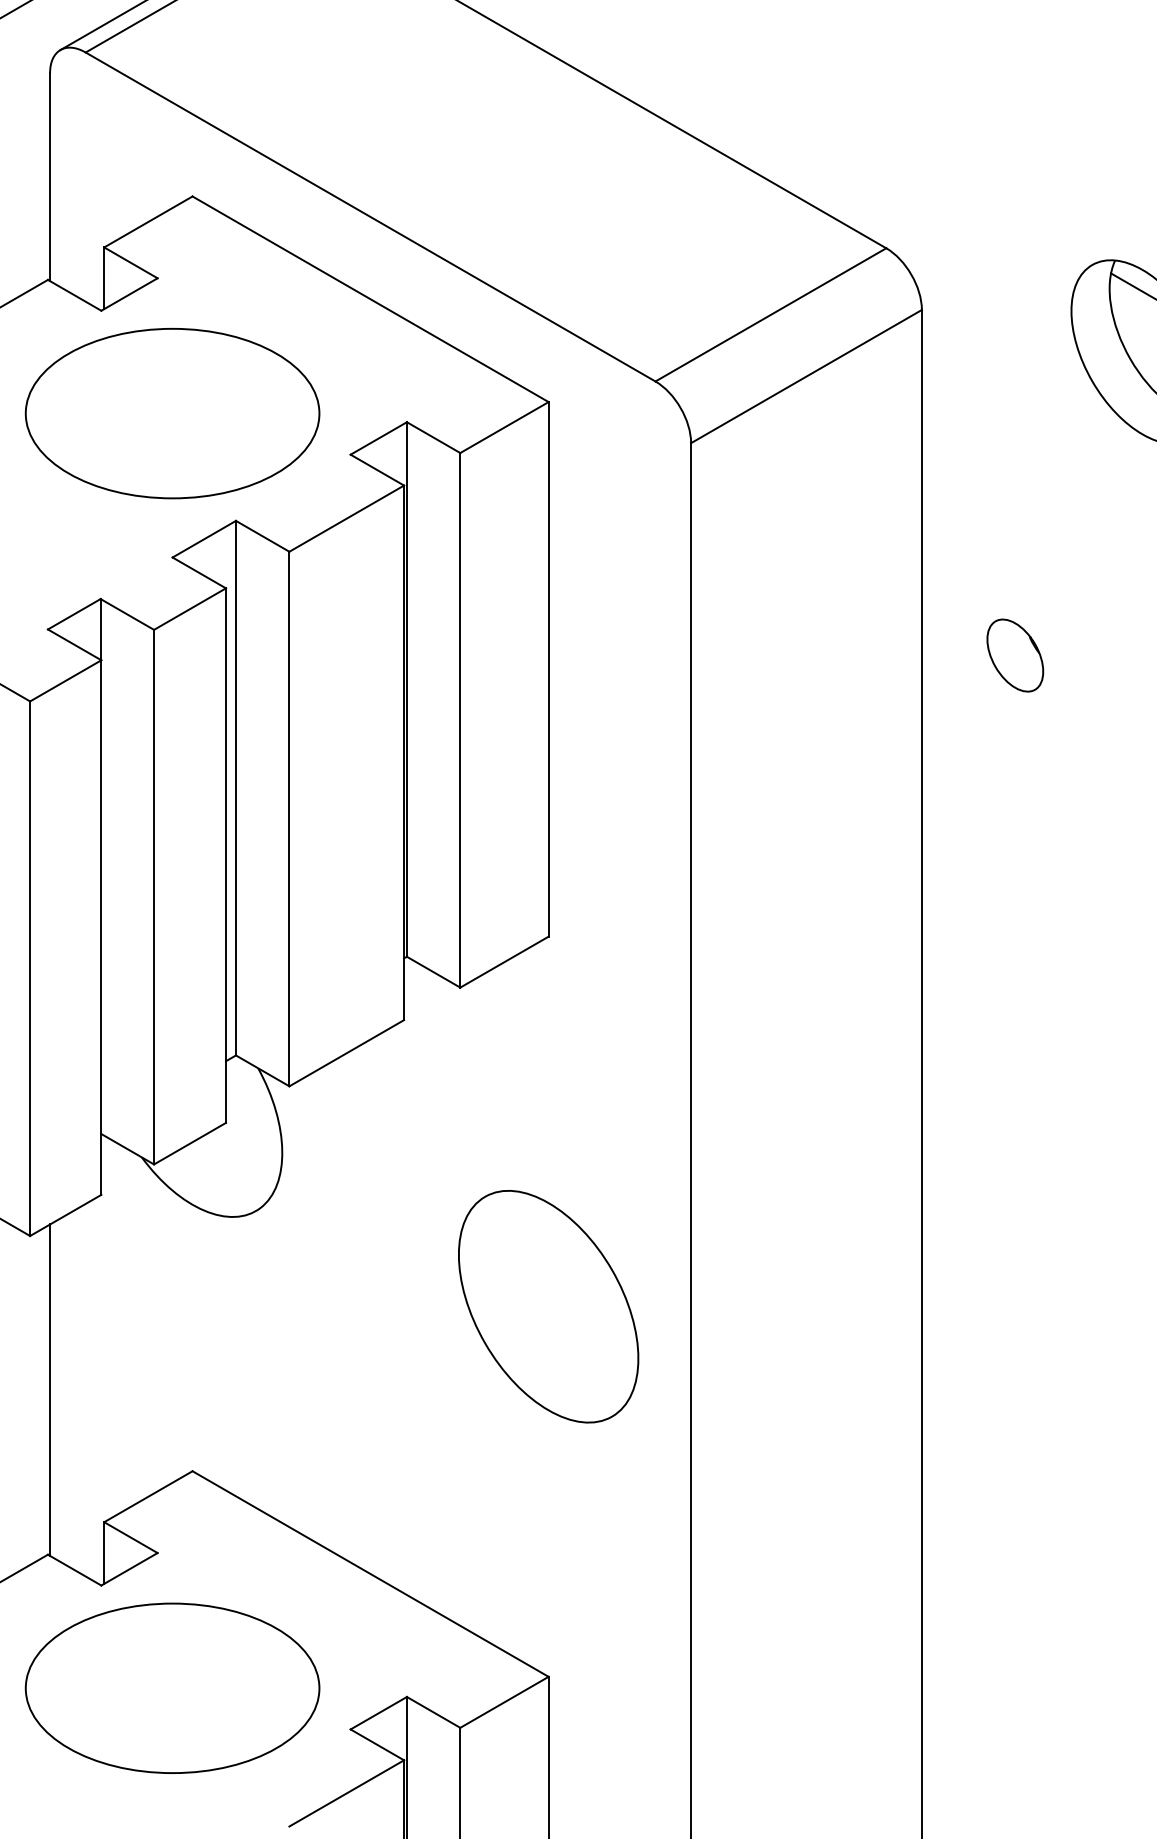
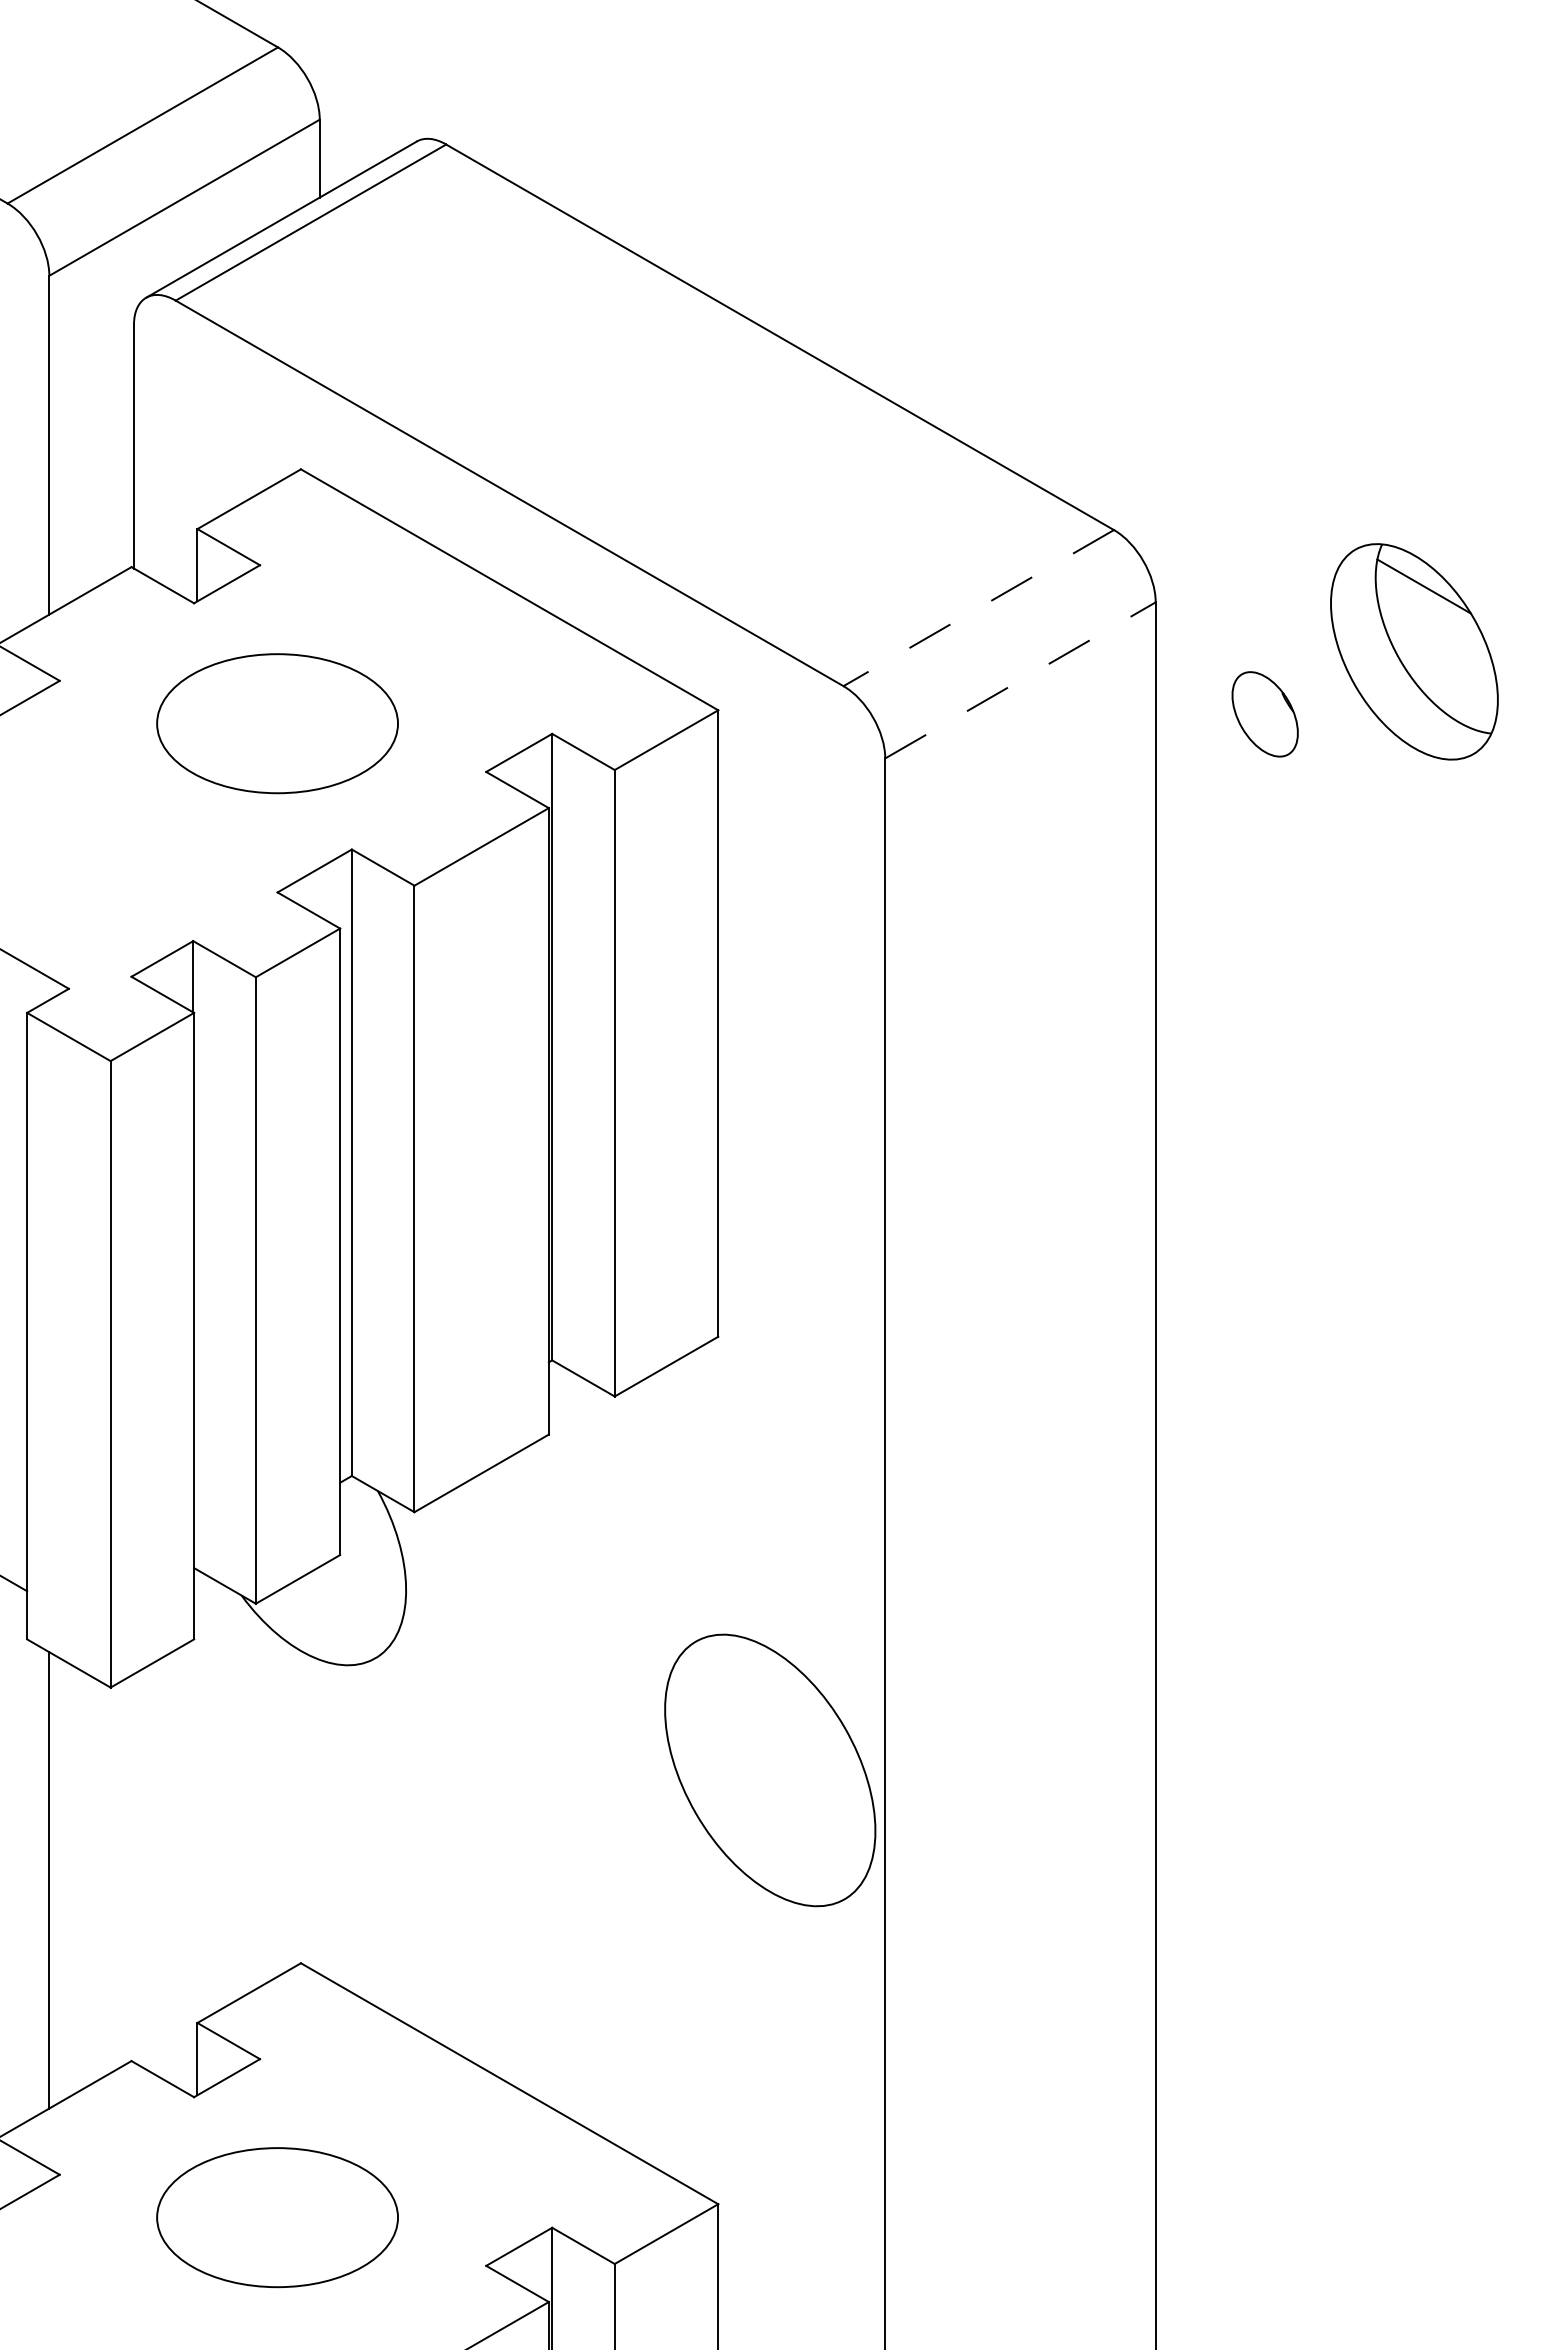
line: (770, 315) -> (978, 608), solid -> dashed
line: (806, 376) -> (1020, 680), solid -> dashed
part: (172, 413) -> (277, 723), size x0.7
part: (1014, 655) -> (1264, 714), moved
part: (548, 1306) -> (770, 1770), moved
line: (50, 1390) -> (134, 1868), removed
part: (172, 1688) -> (277, 2217), size x0.7

